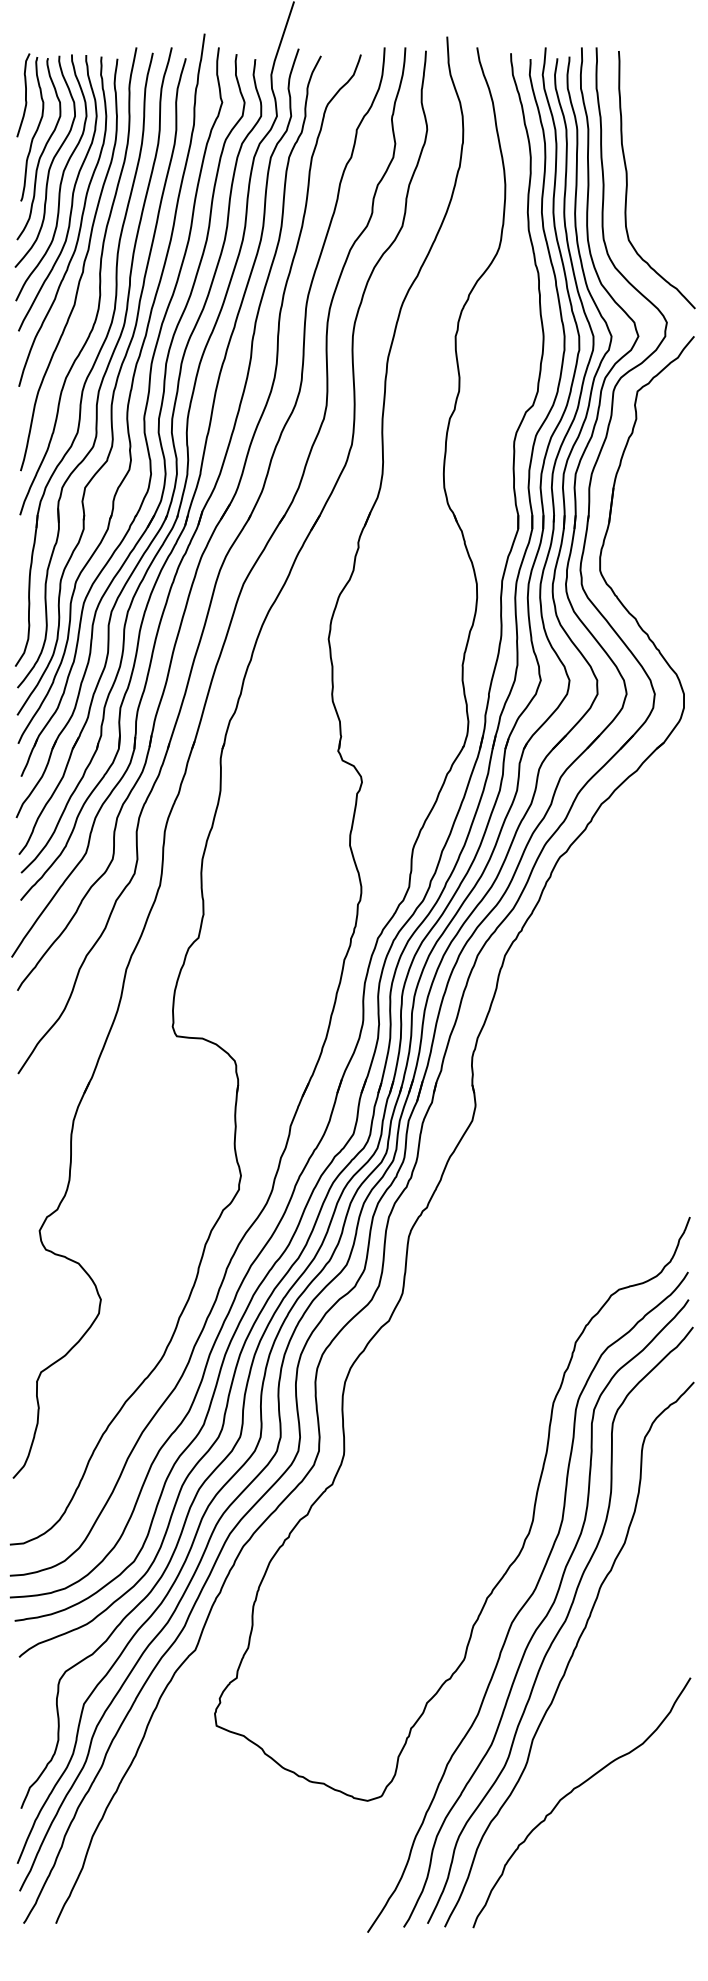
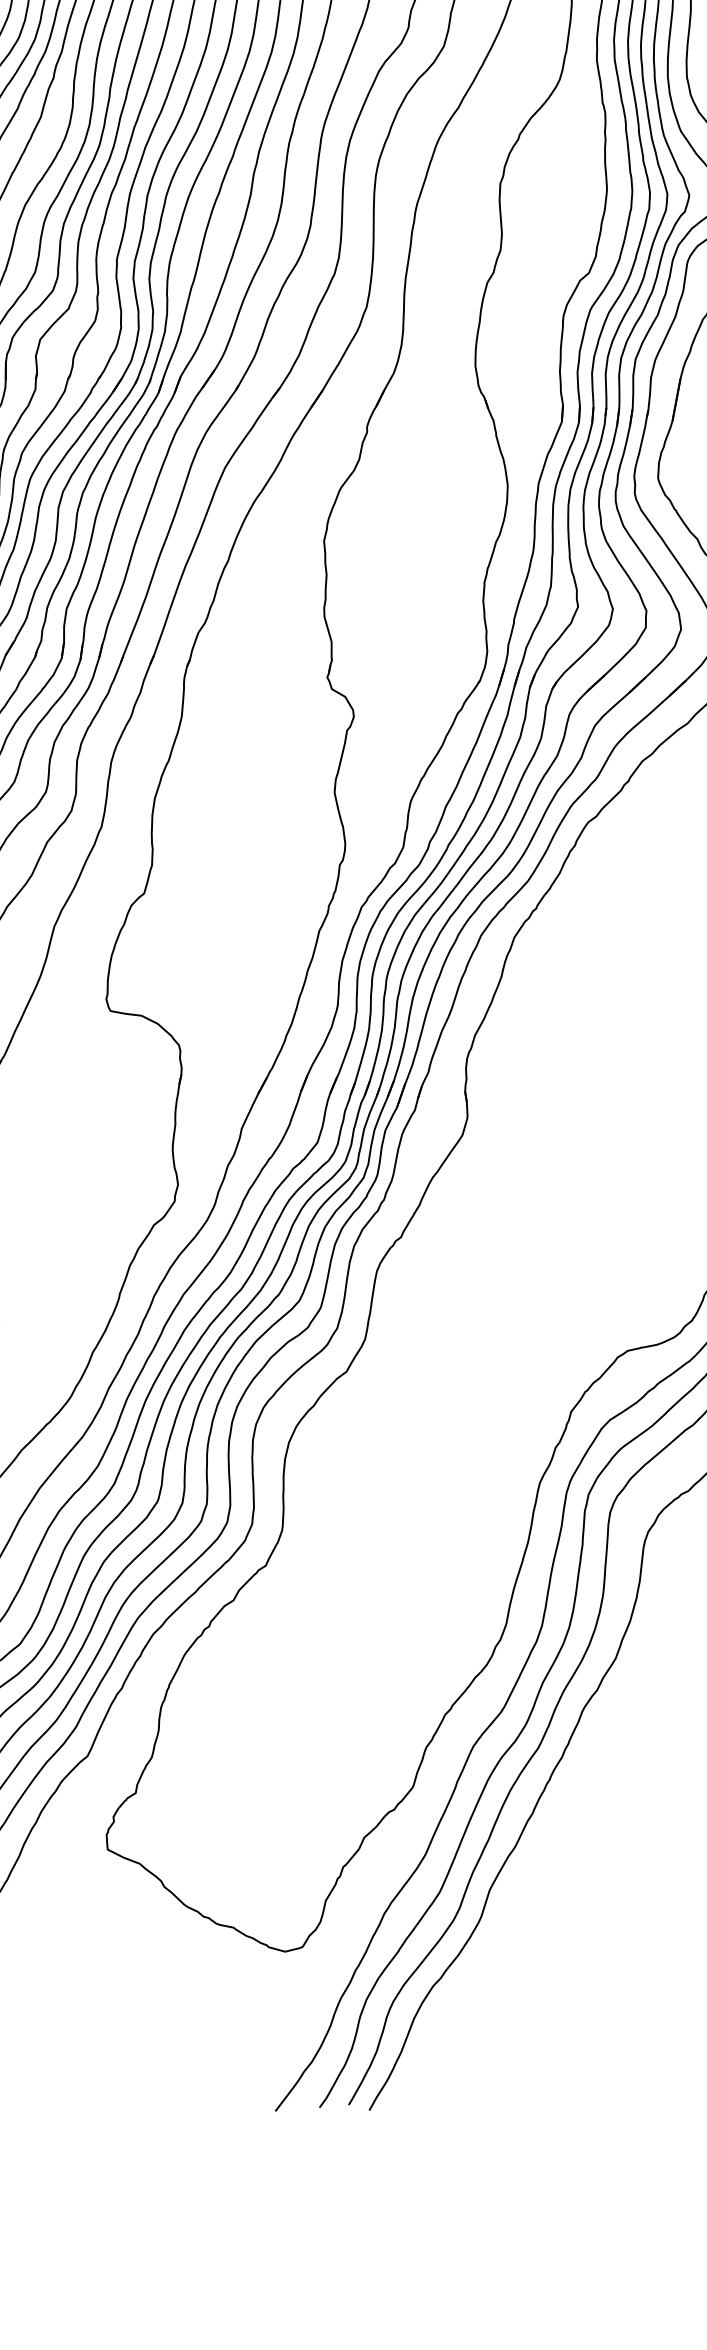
curve: (571, 1792) -> (532, 1956), removed

